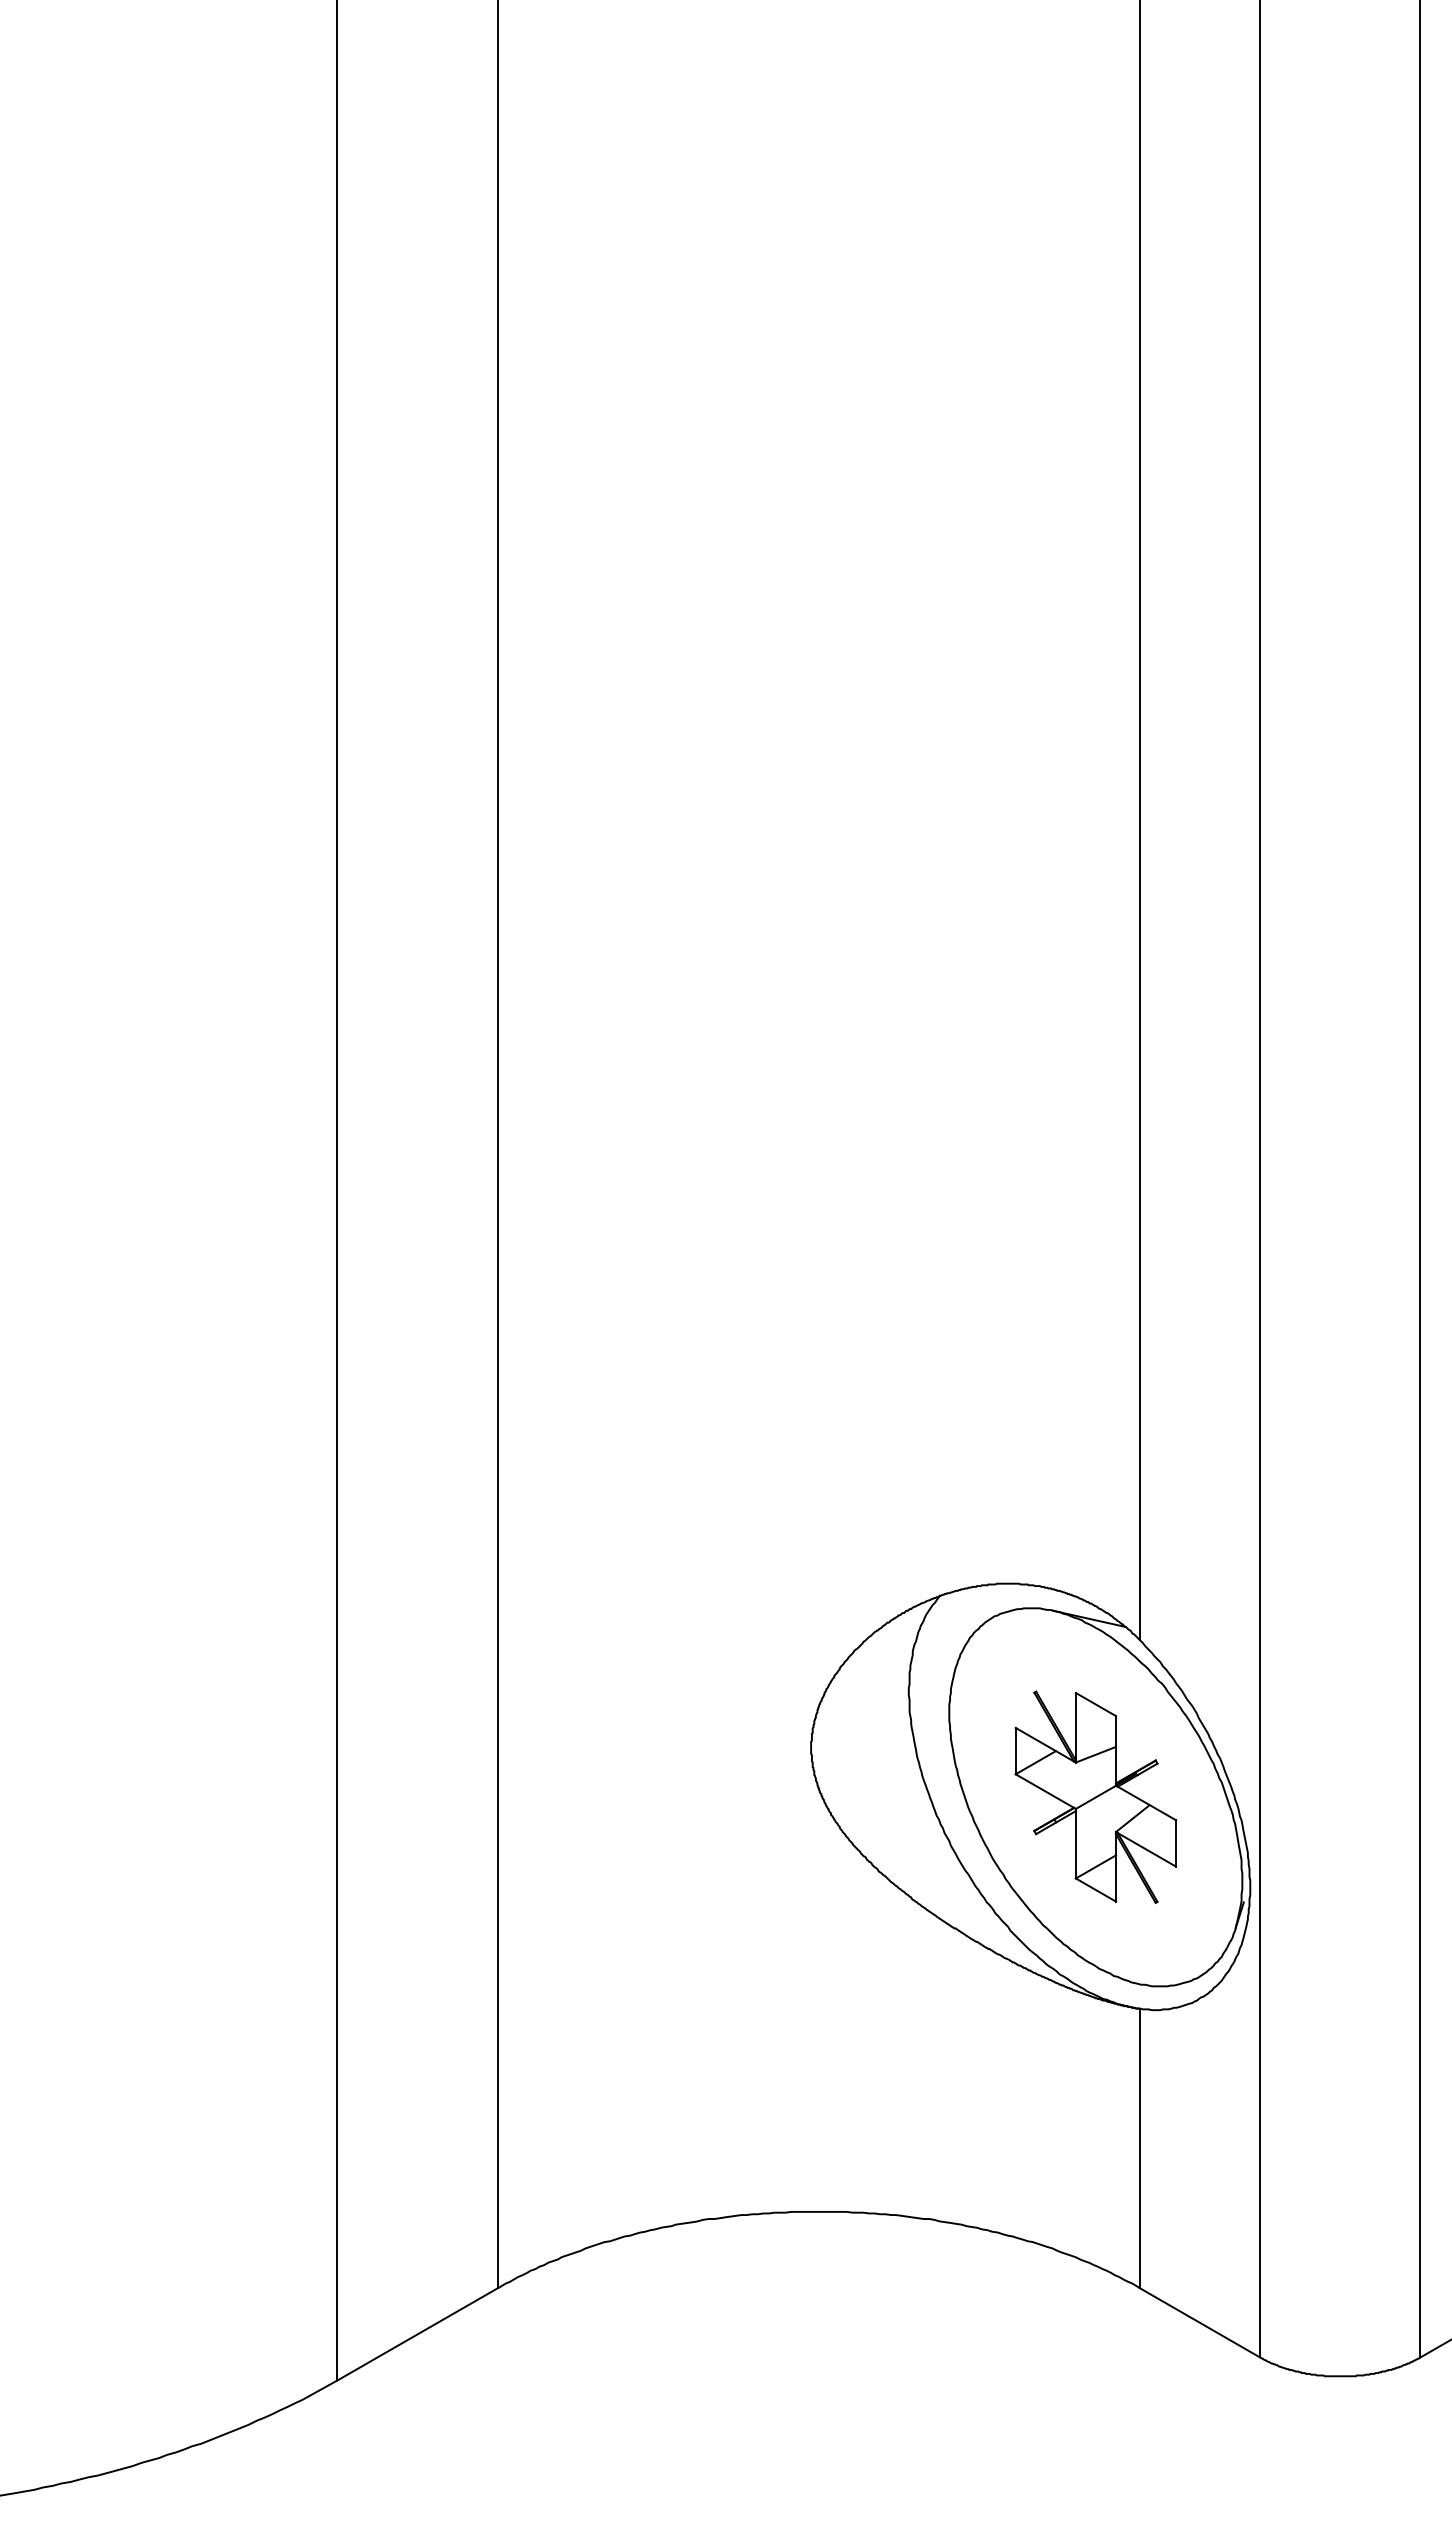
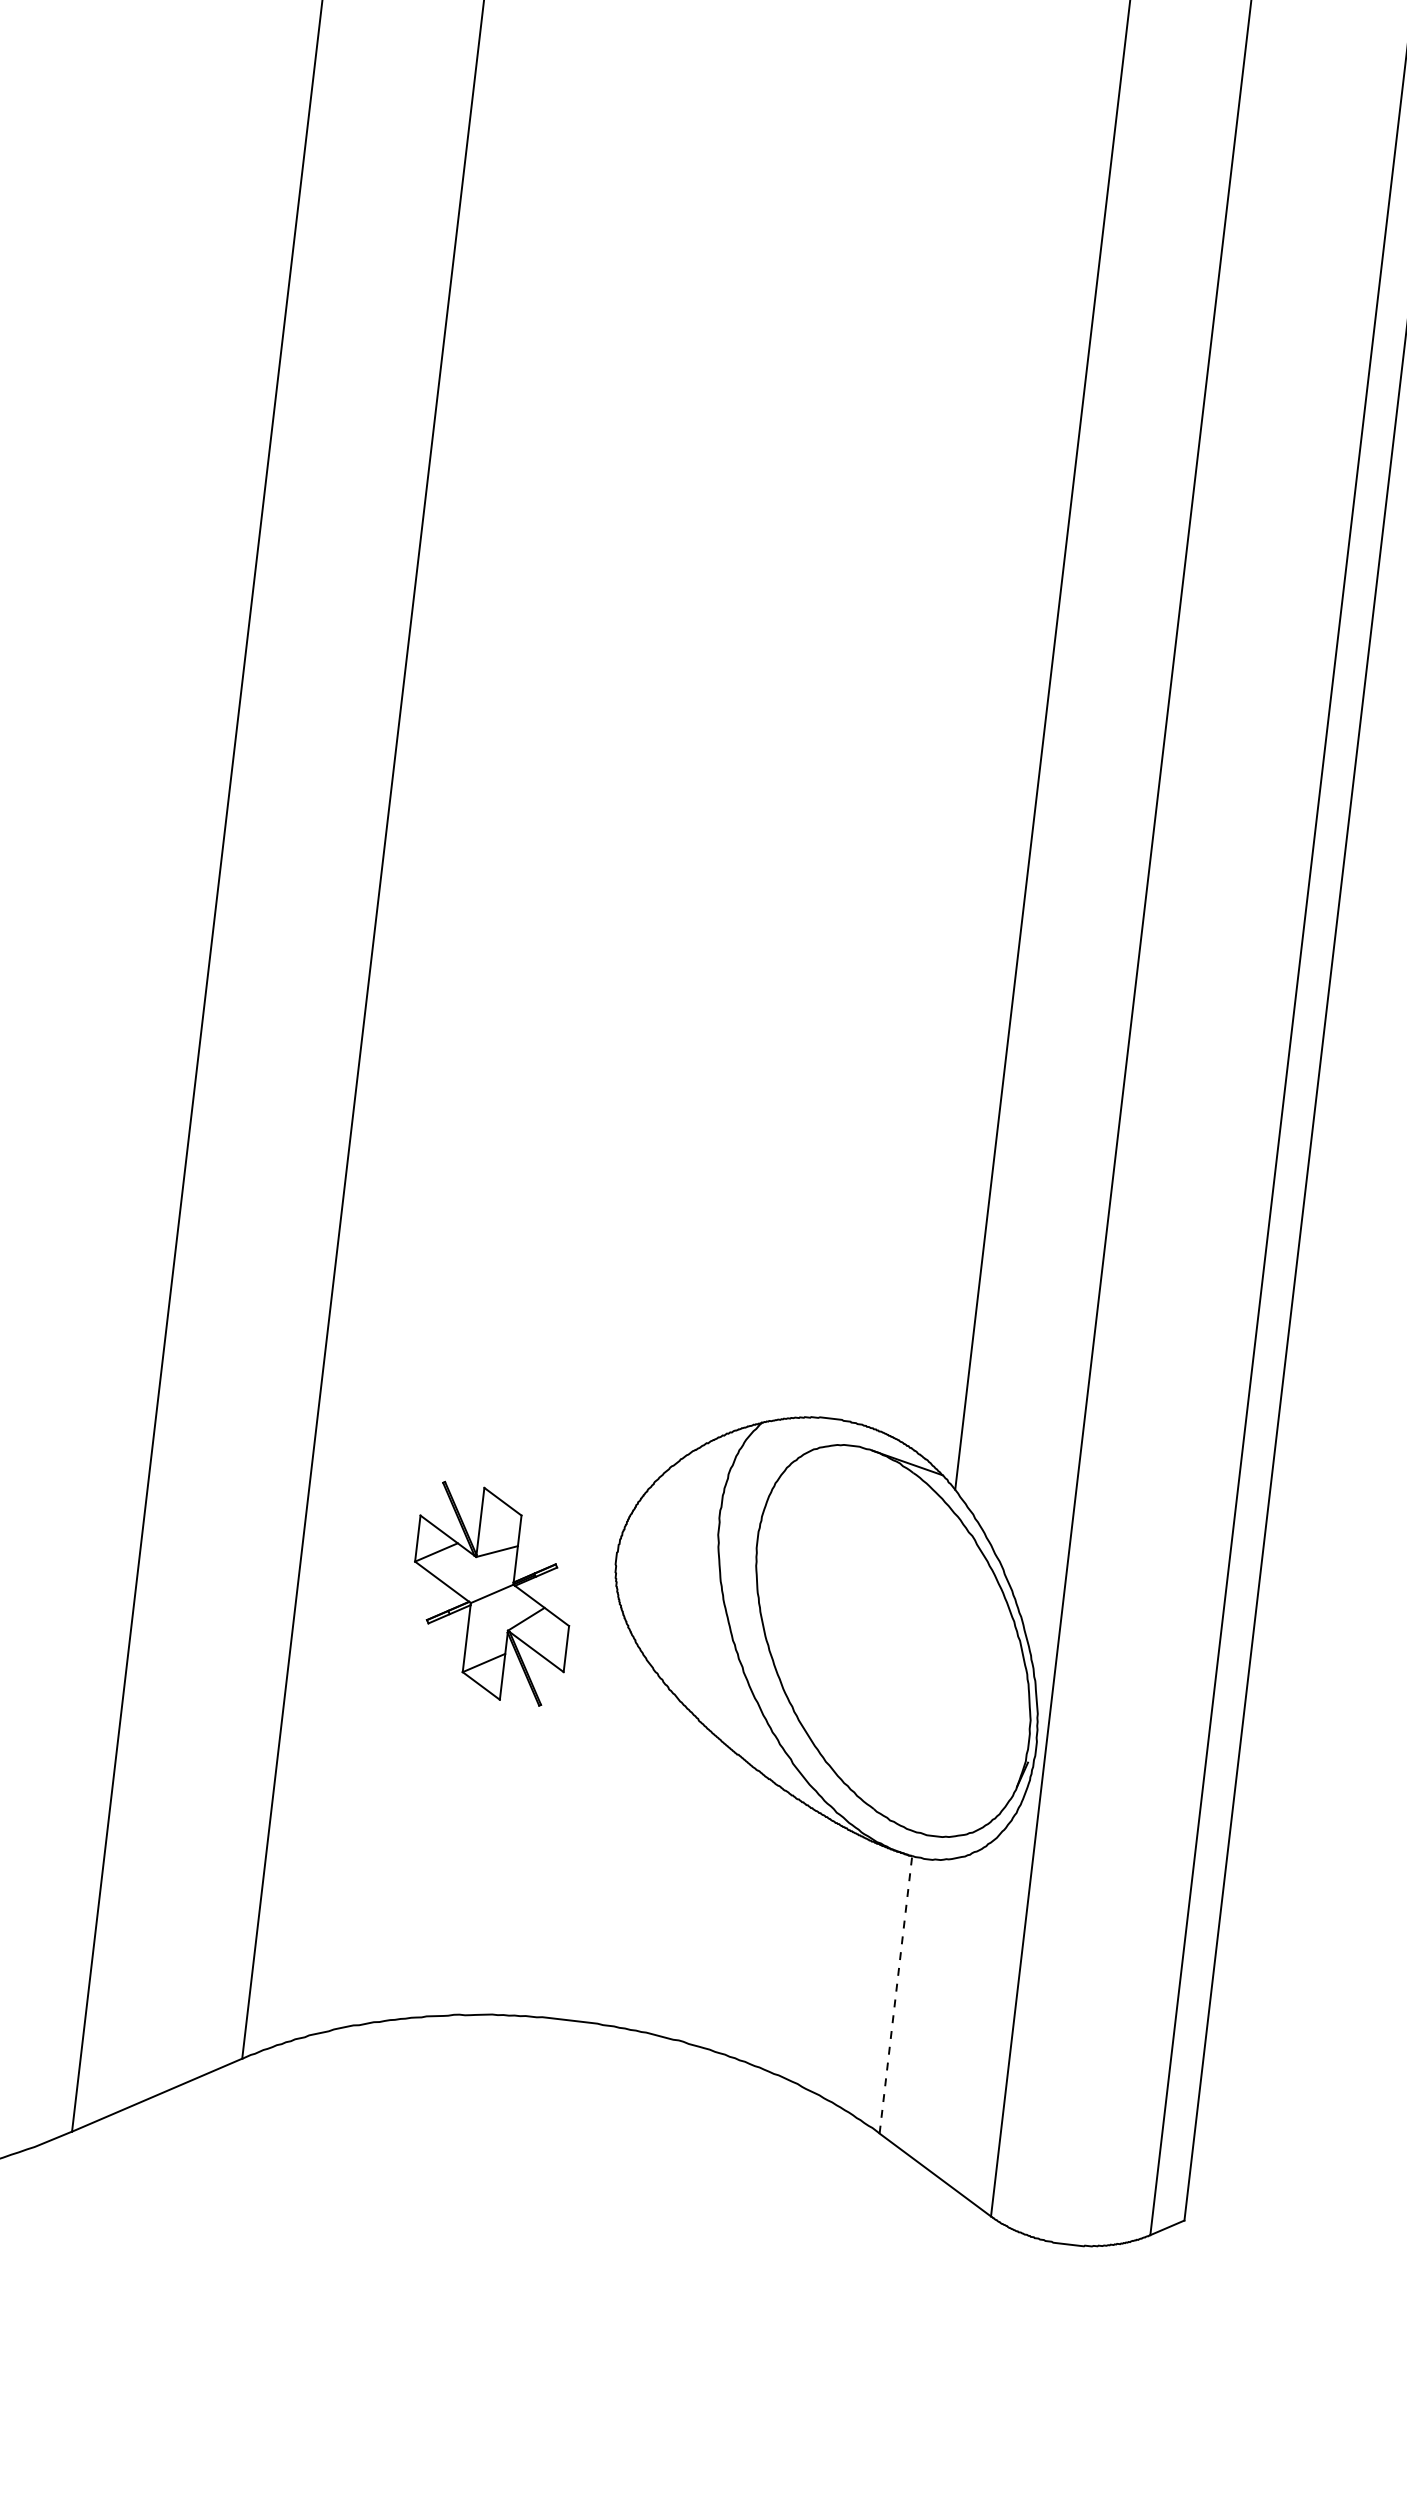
part: (1095, 1796) -> (491, 1593), moved
line: (1139, 2148) -> (895, 1994), solid -> dashed

